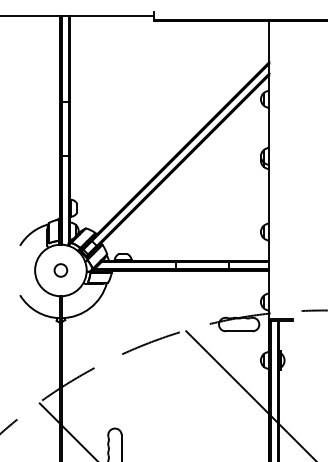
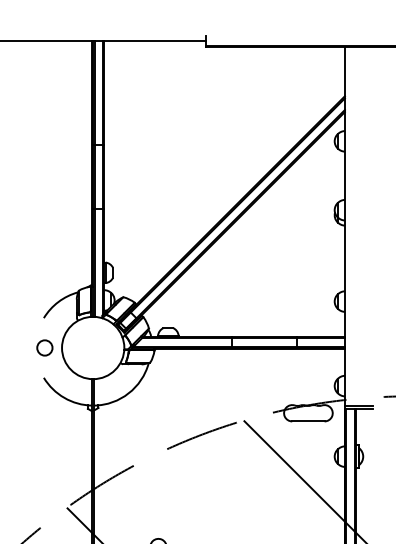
circle: (60, 270) -> (44, 348), moved

